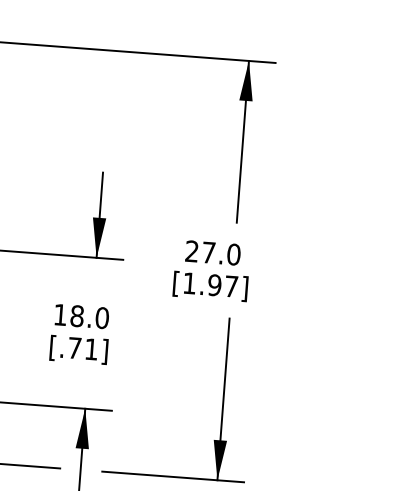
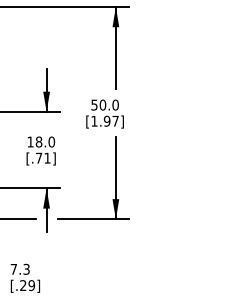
text: (200, 250) -> (98, 104), 27.0 -> 50.0

